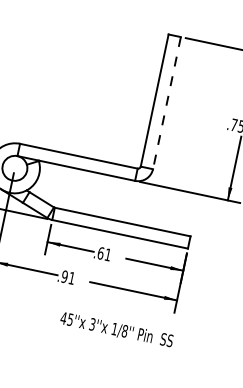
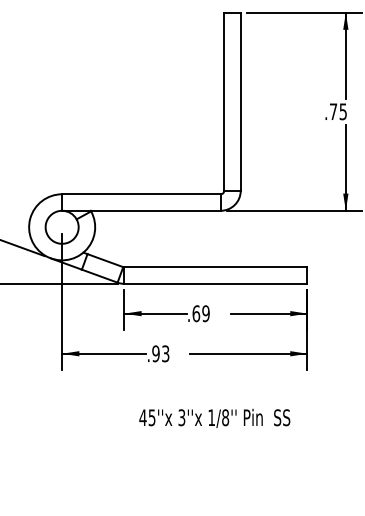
line: (166, 103) -> (240, 102), dashed -> solid
text: (107, 254) -> (205, 313), .61 -> .69
text: (71, 278) -> (165, 353), .91 -> .93
text: (116, 329) -> (214, 417), moved

